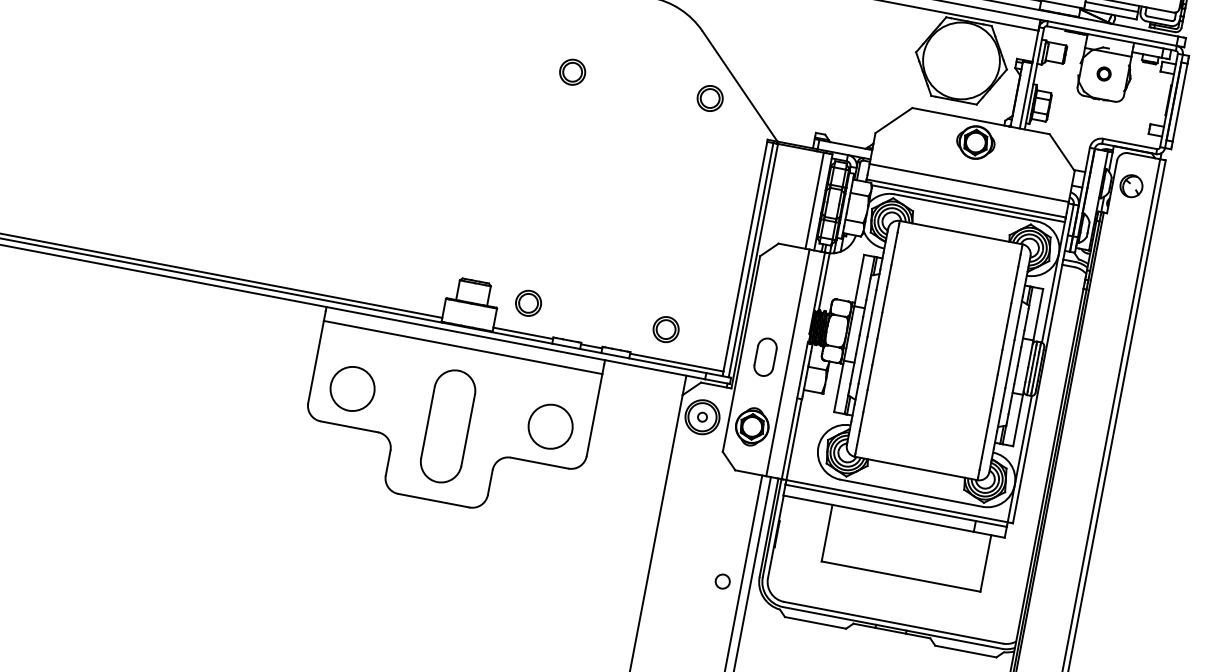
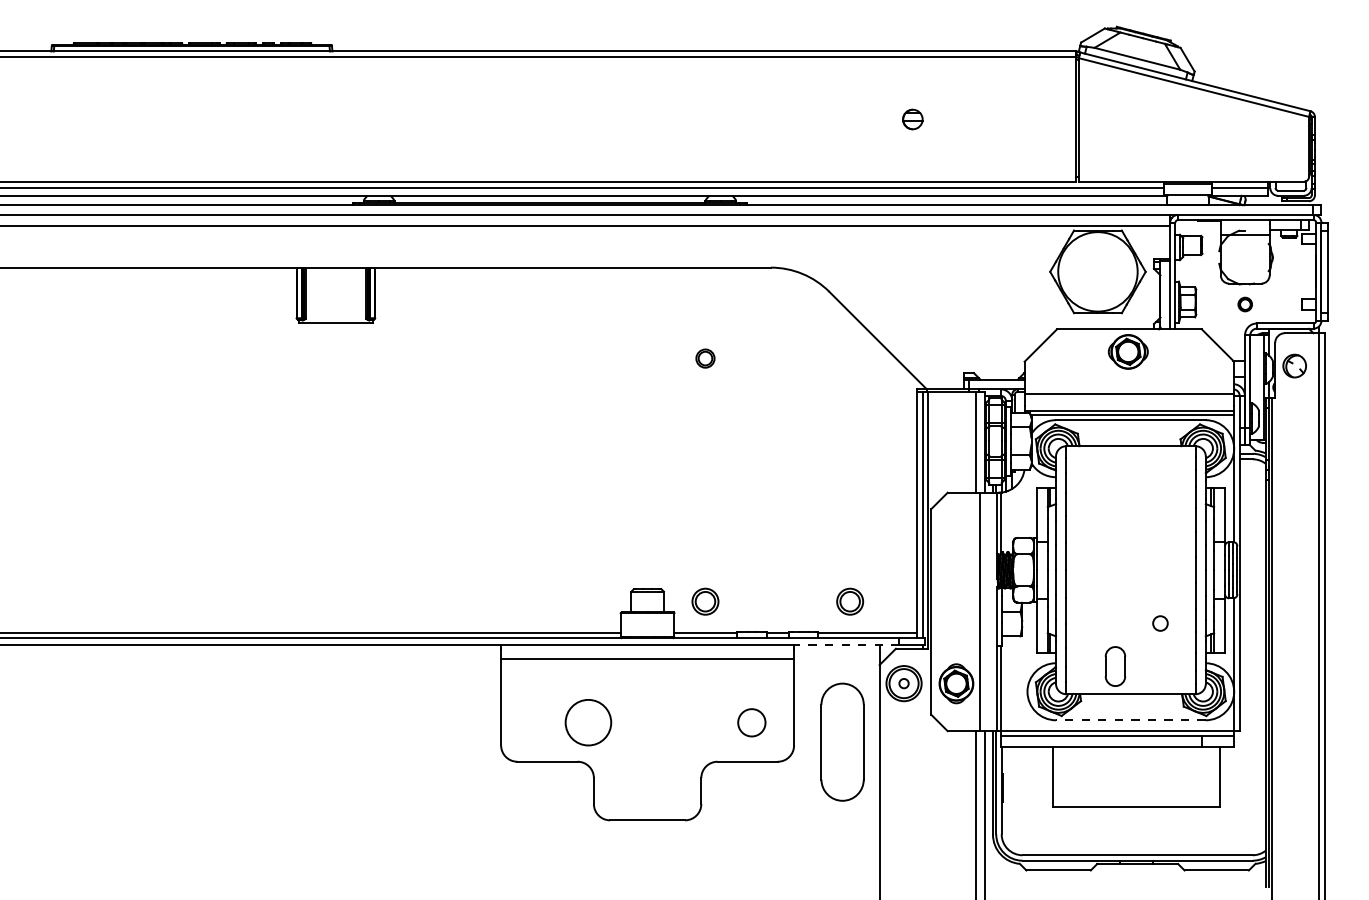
part: (572, 72) -> (705, 358), size x0.7
part: (1103, 73) -> (1244, 304), moved
part: (710, 98) -> (850, 358), removed
part: (765, 357) -> (1115, 666), moved
line: (654, 369) -> (846, 644), solid -> dashed
circle: (352, 388) -> (588, 722), moved
part: (448, 425) -> (842, 741), moved
circle: (550, 426) -> (751, 722), size x0.6
line: (911, 493) -> (1130, 720), solid -> dashed
circle: (722, 581) -> (1160, 623), moved

